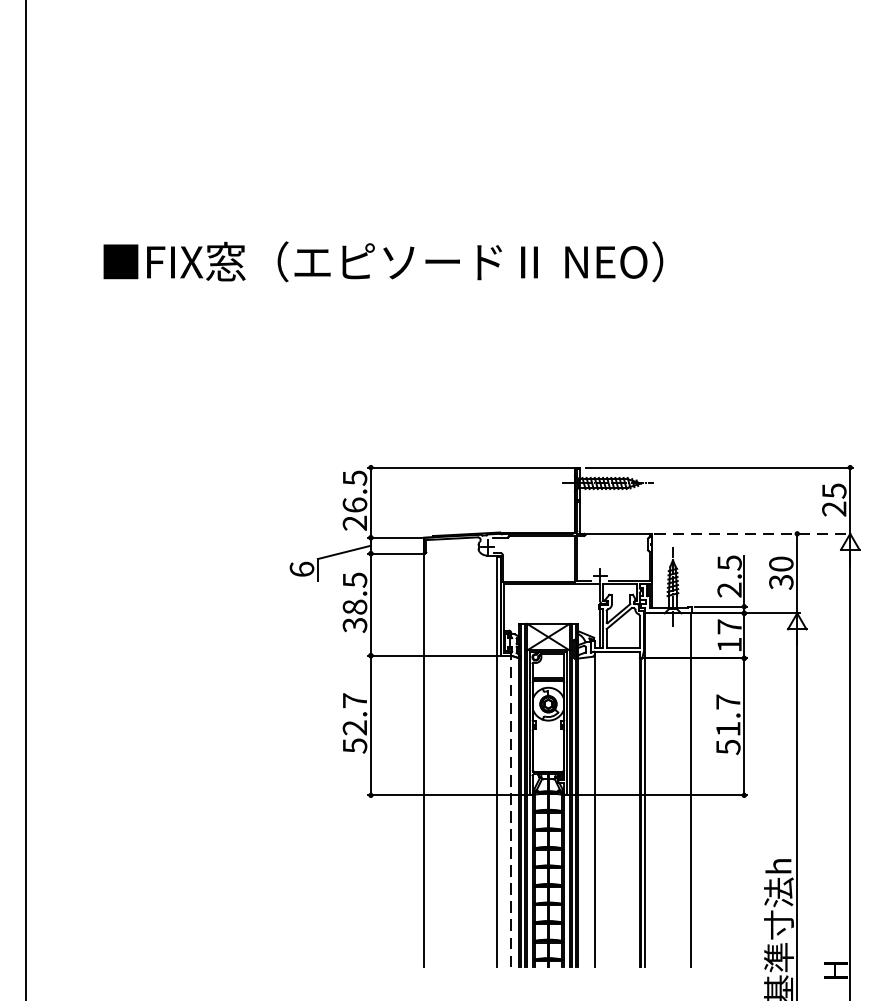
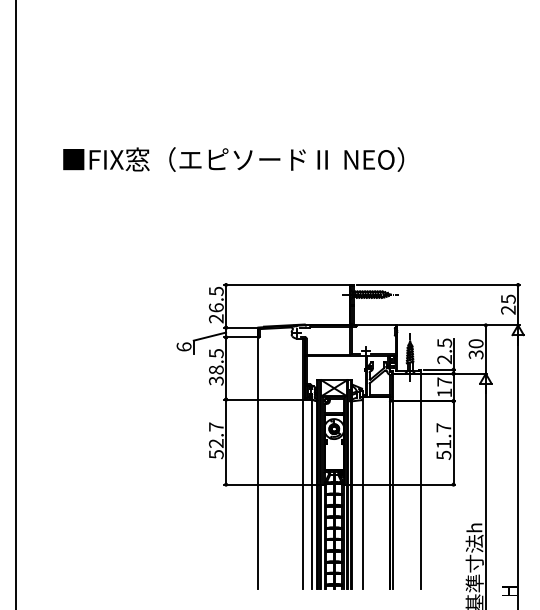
line: (754, 534) -> (459, 325), dashed -> solid
line: (511, 811) -> (311, 494), dashed -> solid

